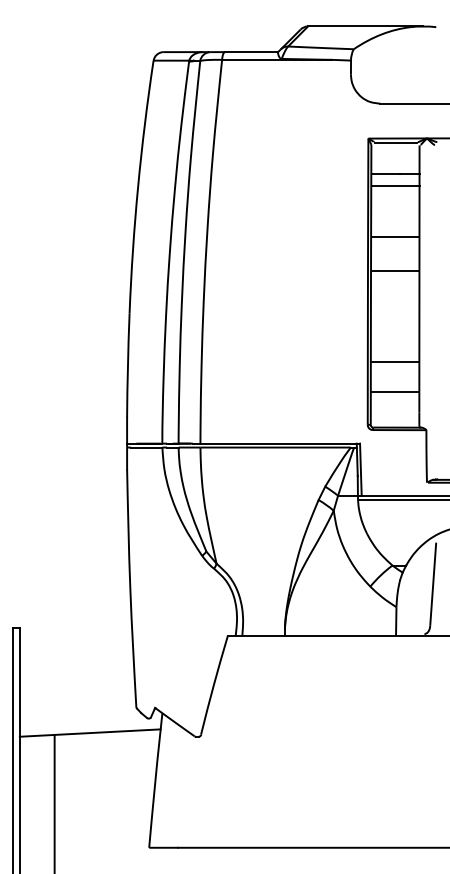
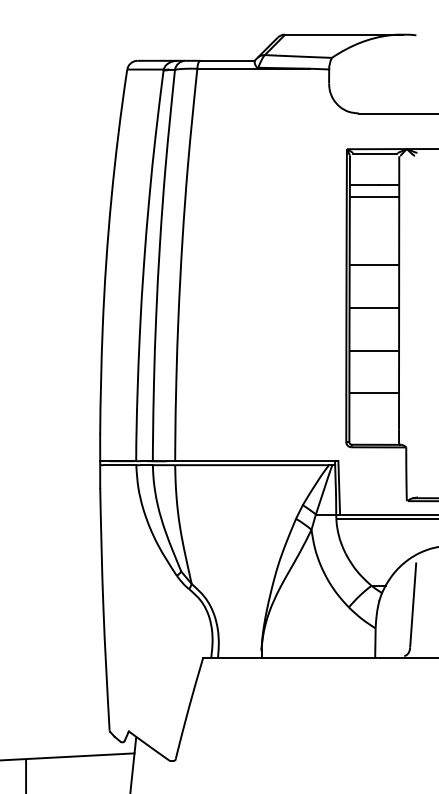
line: (395, 237) -> (374, 265), moved
line: (395, 270) -> (374, 307), moved
line: (395, 361) -> (374, 350), moved
line: (395, 392) -> (374, 393), moved

